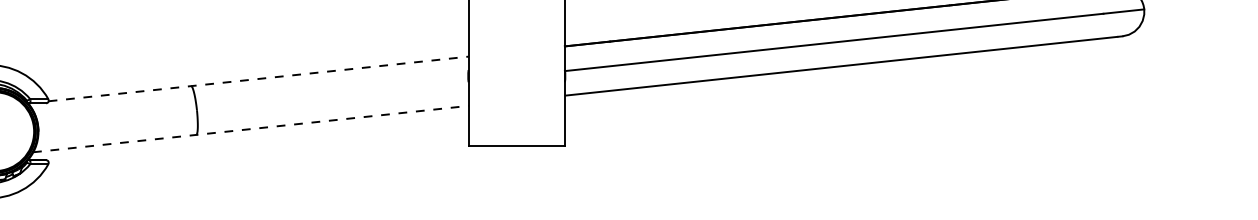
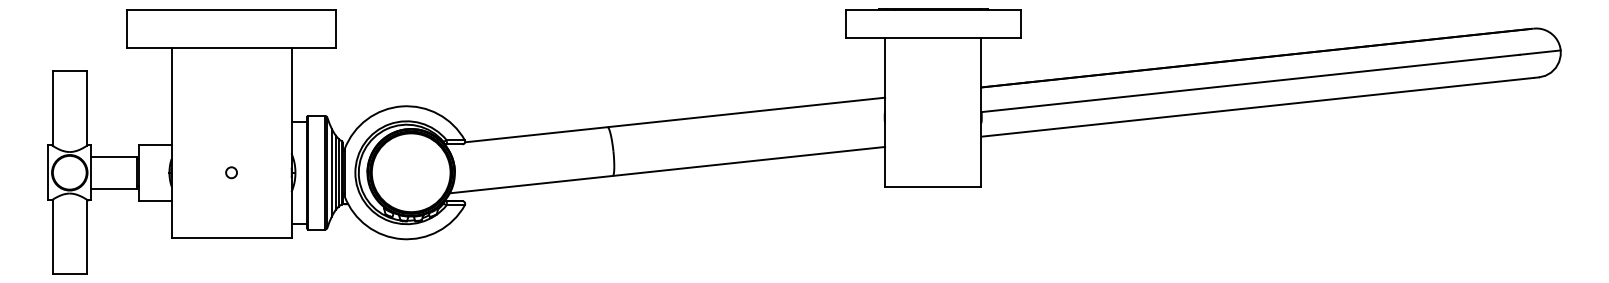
line: (259, 78) -> (675, 119), dashed -> solid
line: (251, 129) -> (667, 170), dashed -> solid

